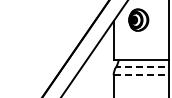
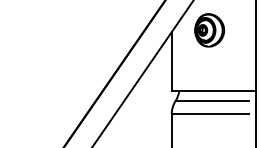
line: (140, 66) -> (212, 100), dashed -> solid
line: (138, 75) -> (209, 114), dashed -> solid

